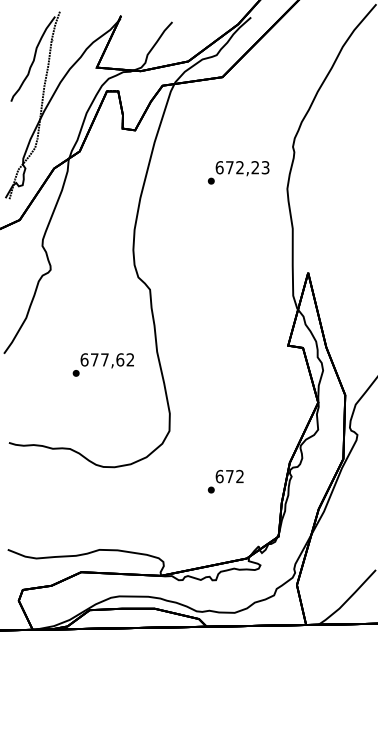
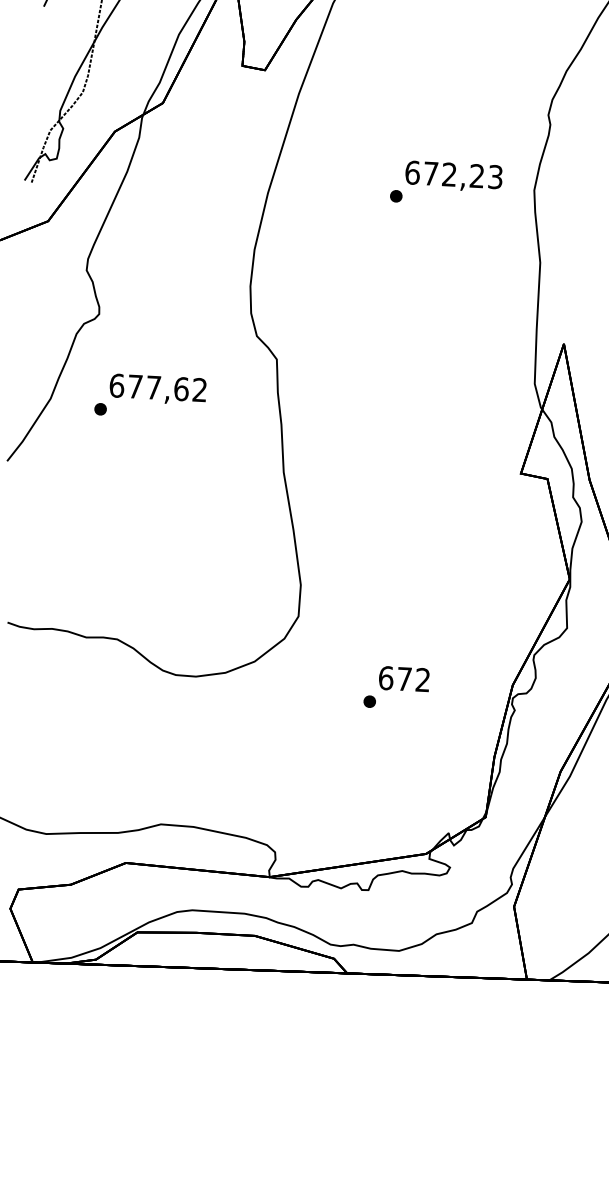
text: (238, 172) -> (446, 183), moved
text: (102, 364) -> (148, 395), moved
text: (225, 481) -> (396, 687), moved

